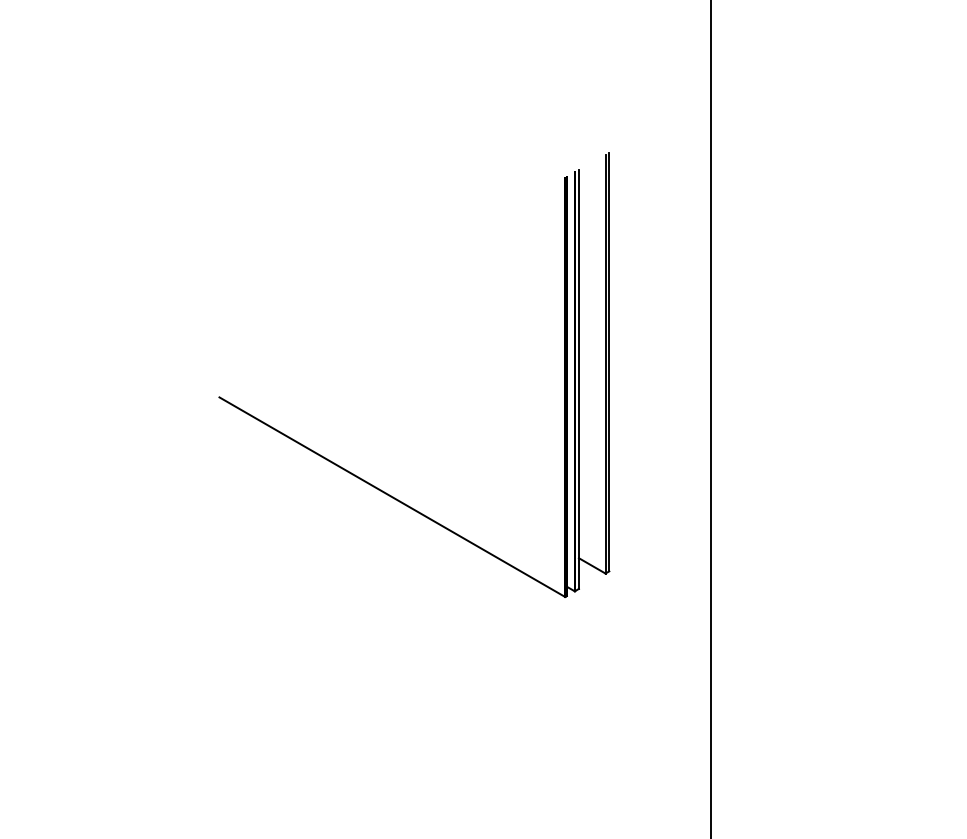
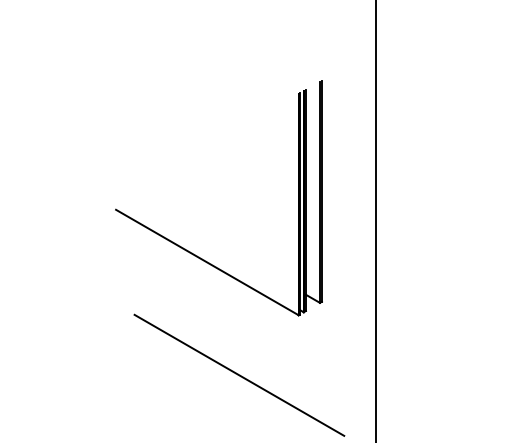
line: (453, 709) -> (239, 374), added

